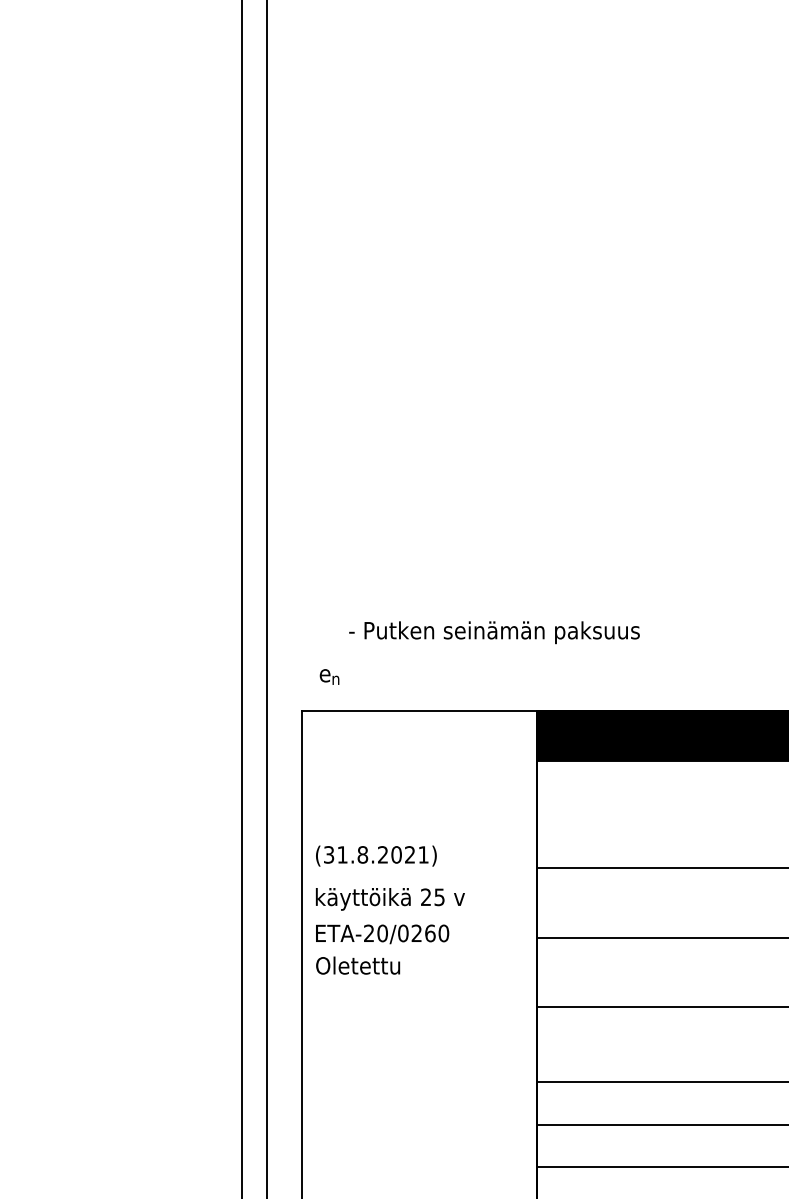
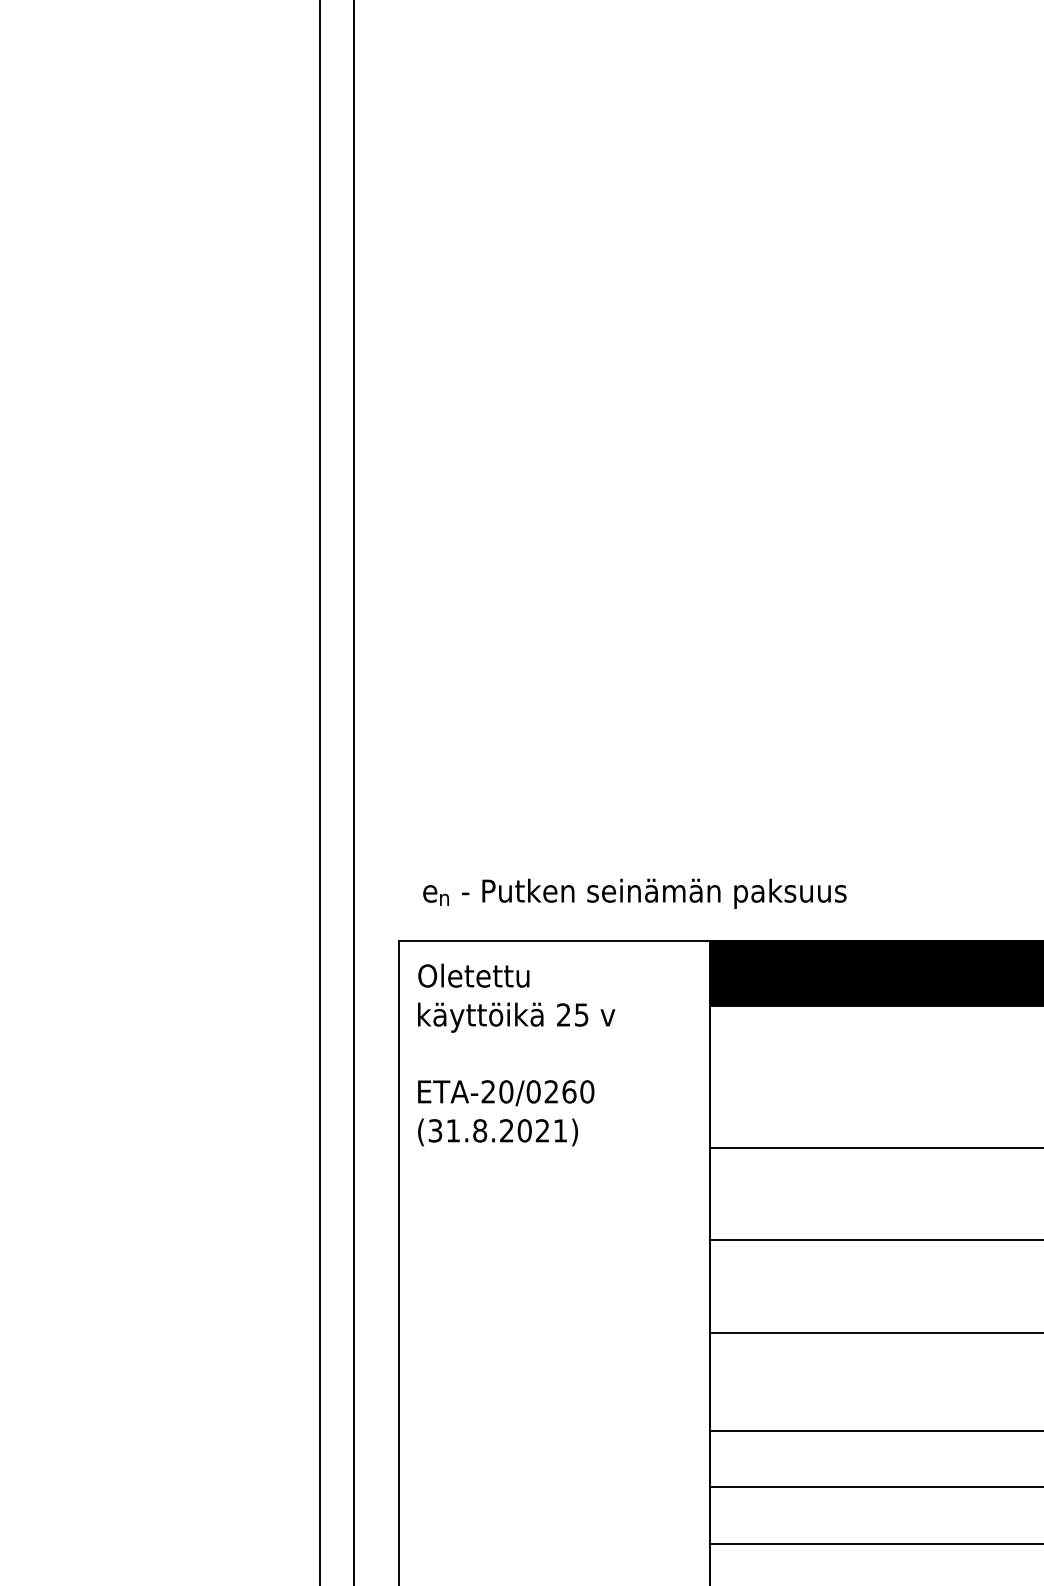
text: (494, 632) -> (654, 893), moved
text: (390, 899) -> (516, 1017), moved
text: (382, 934) -> (506, 1093), moved
text: (358, 965) -> (474, 975), moved

